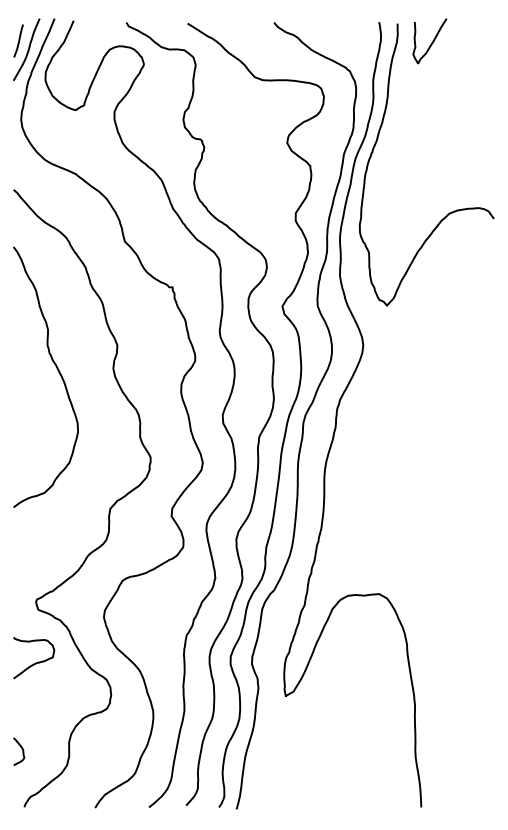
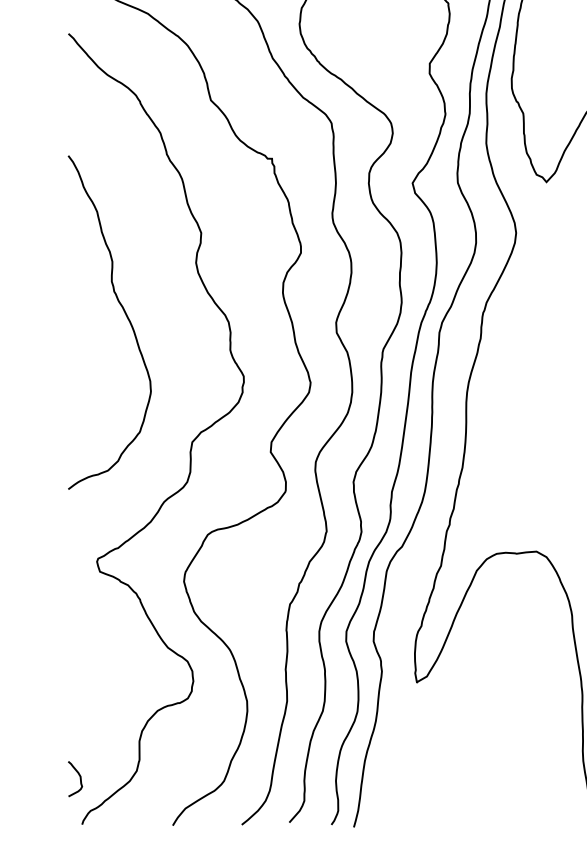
curve: (57, 370) -> (124, 313), moved
curve: (35, 662) -> (96, 639), removed
curve: (21, 749) -> (78, 776), moved

